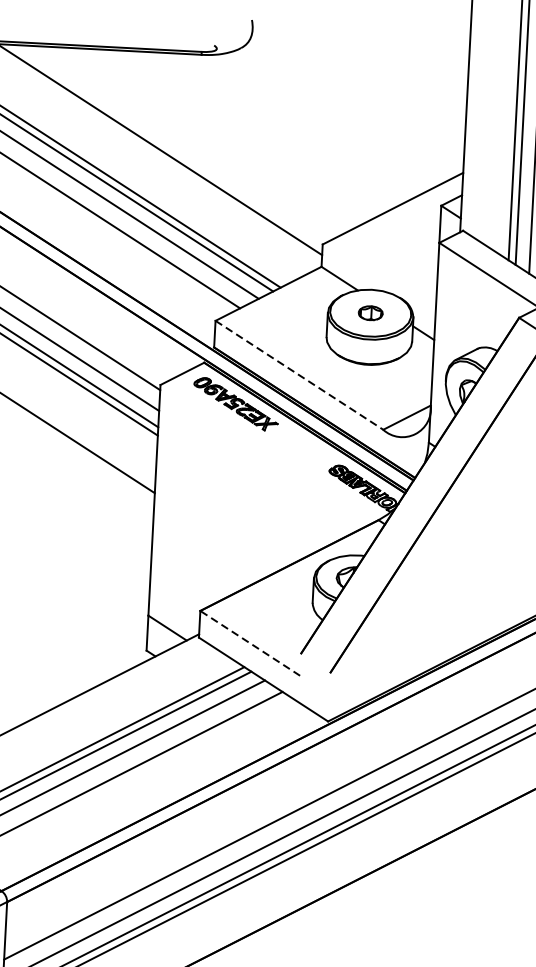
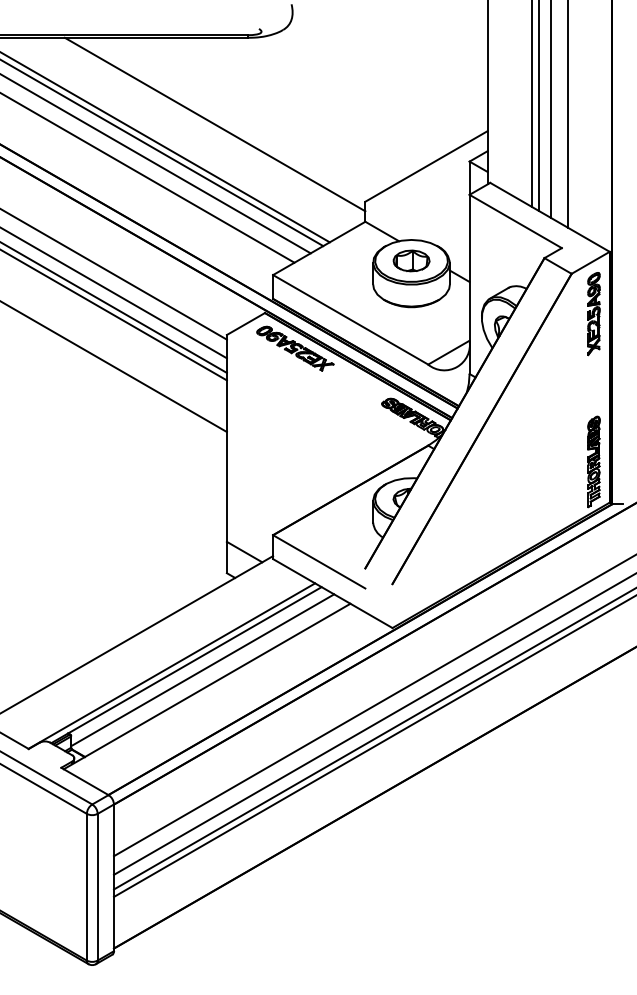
part: (370, 312) -> (411, 260), size x1.67
line: (299, 374) -> (350, 319), dashed -> solid
line: (249, 642) -> (318, 561), dashed -> solid

